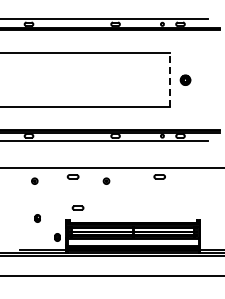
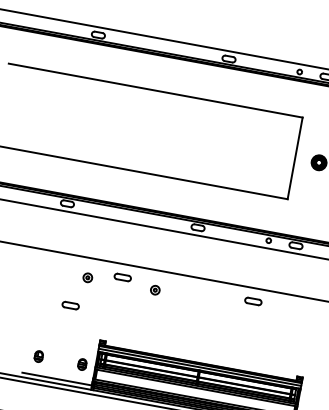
line: (169, 79) -> (295, 157), dashed -> solid
part: (34, 180) -> (87, 276), moved
part: (106, 180) -> (155, 289), moved
part: (77, 207) -> (69, 304), moved
part: (37, 218) -> (38, 356), moved

